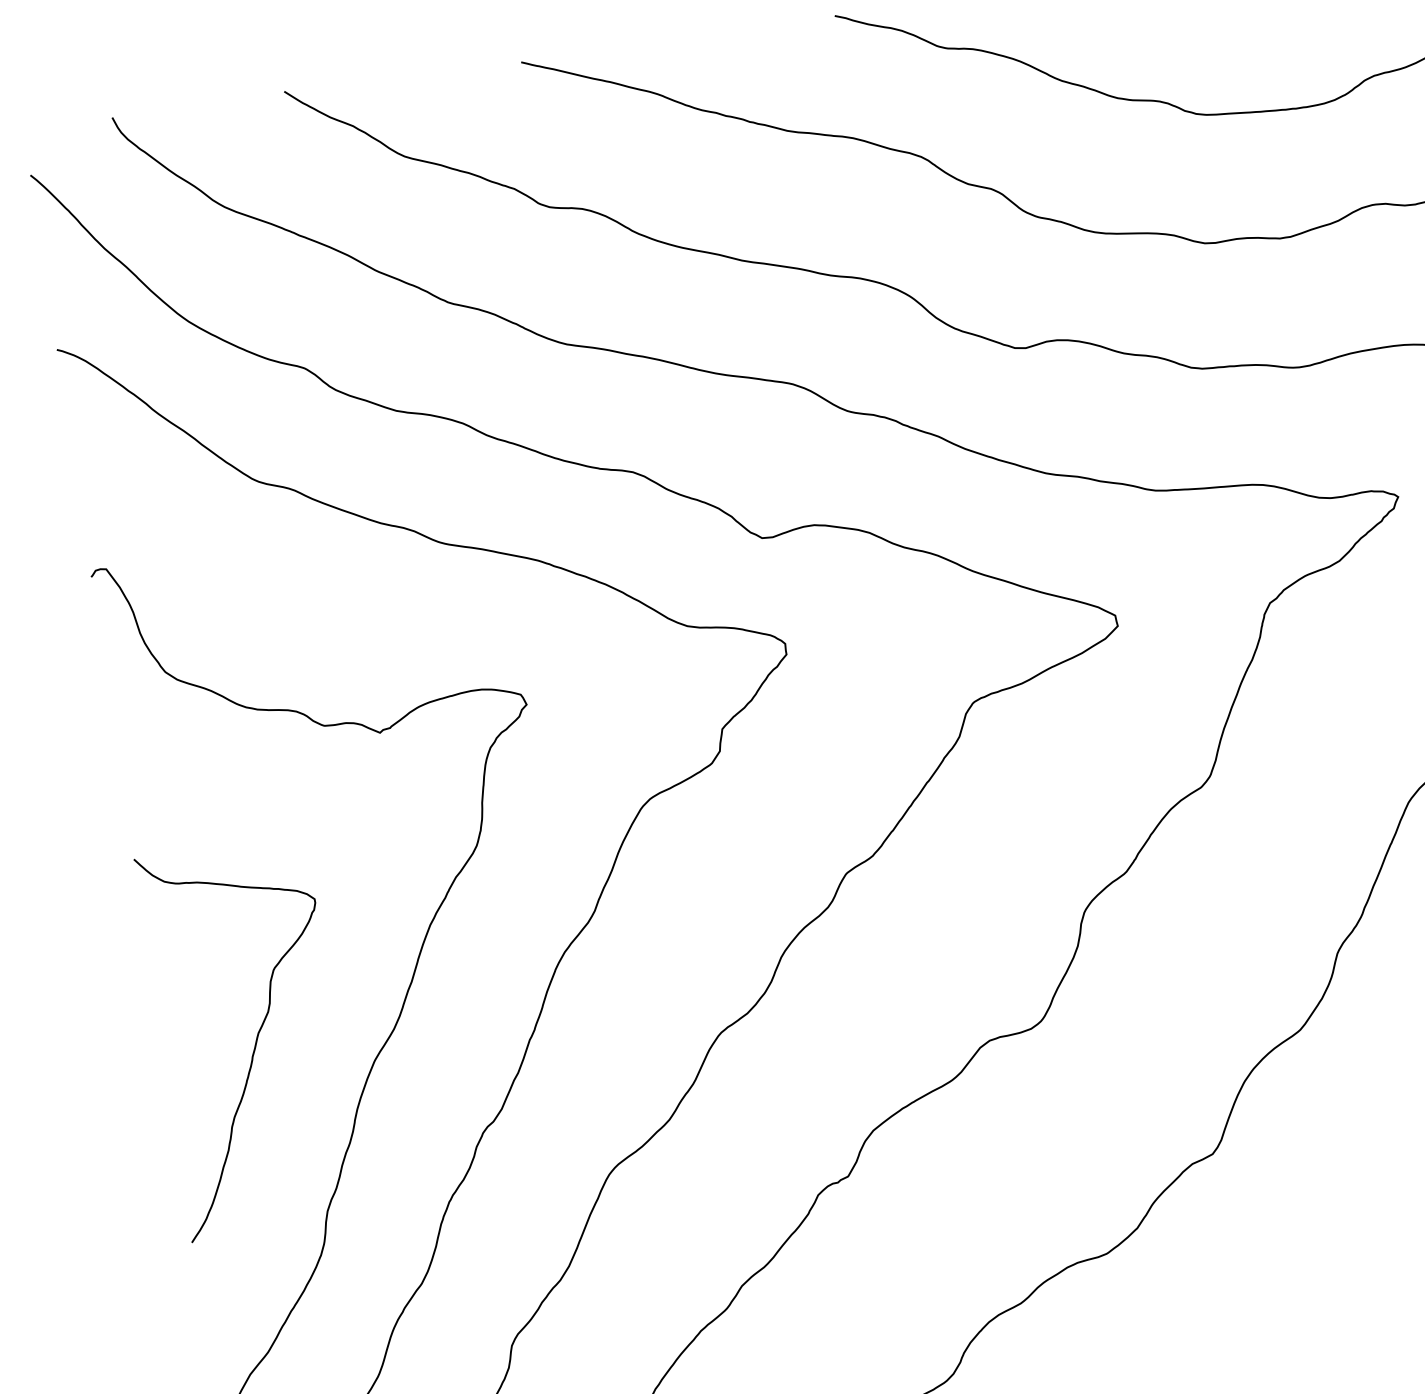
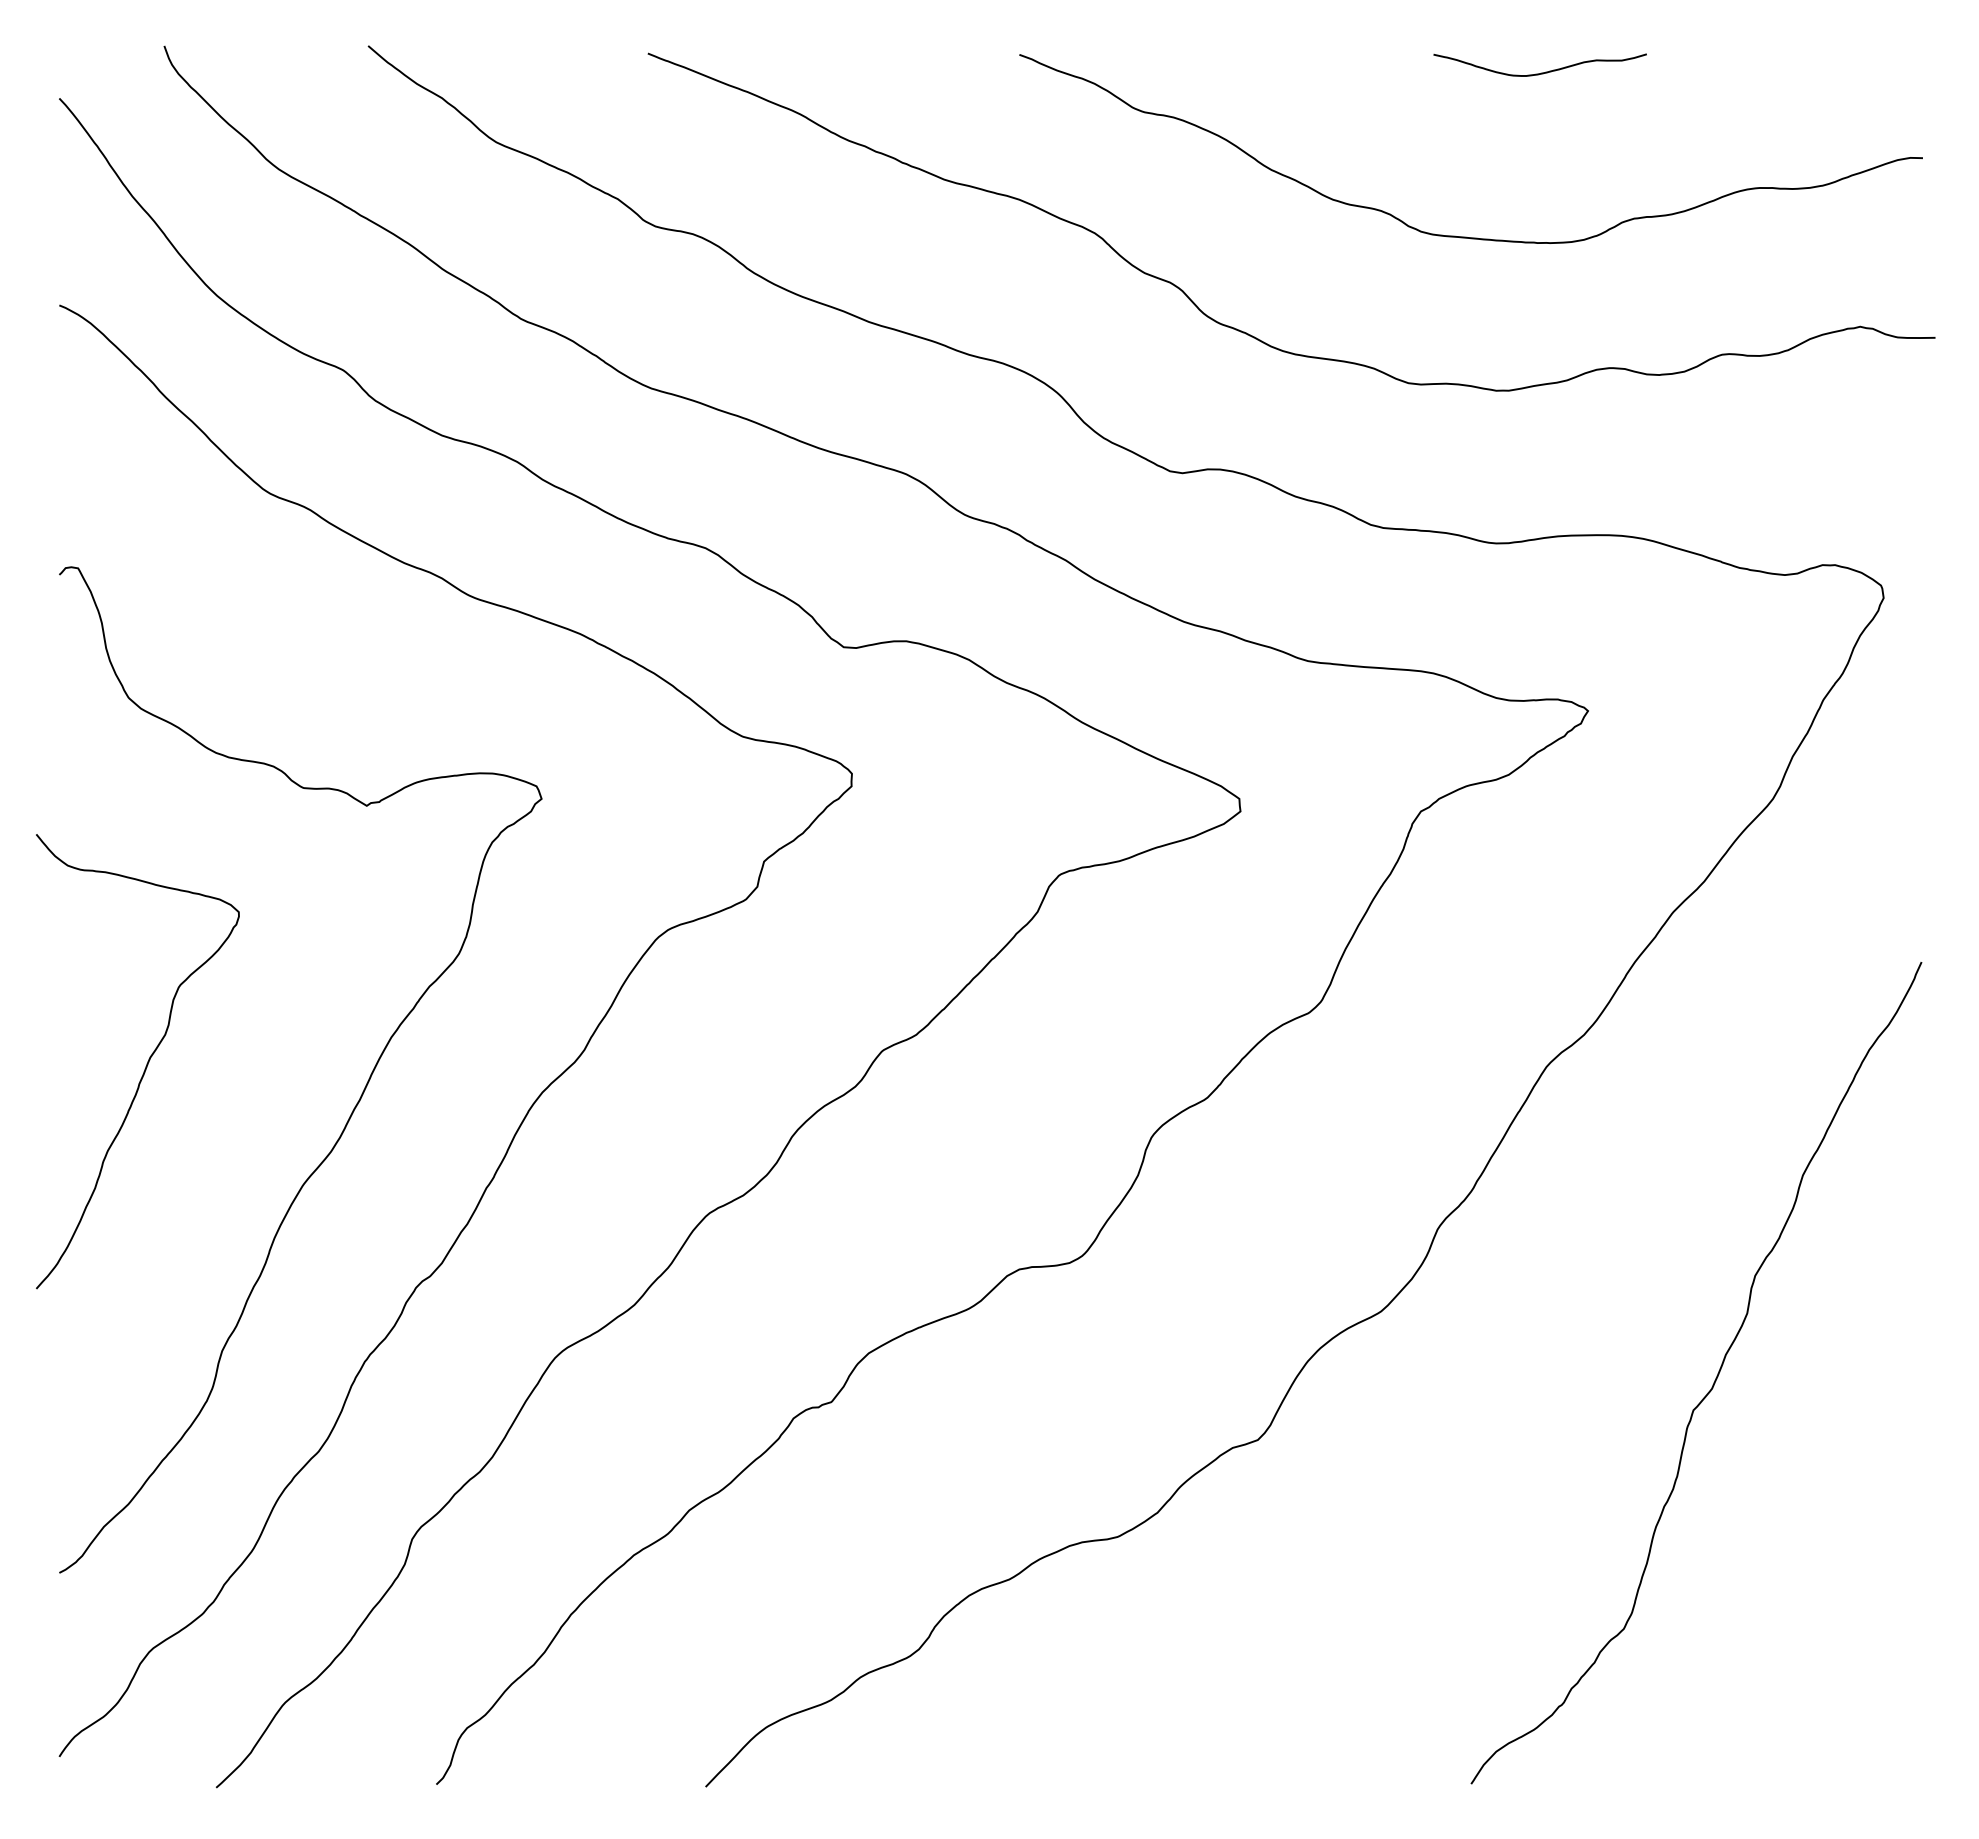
curve: (256, 1038) -> (146, 1063), moved

